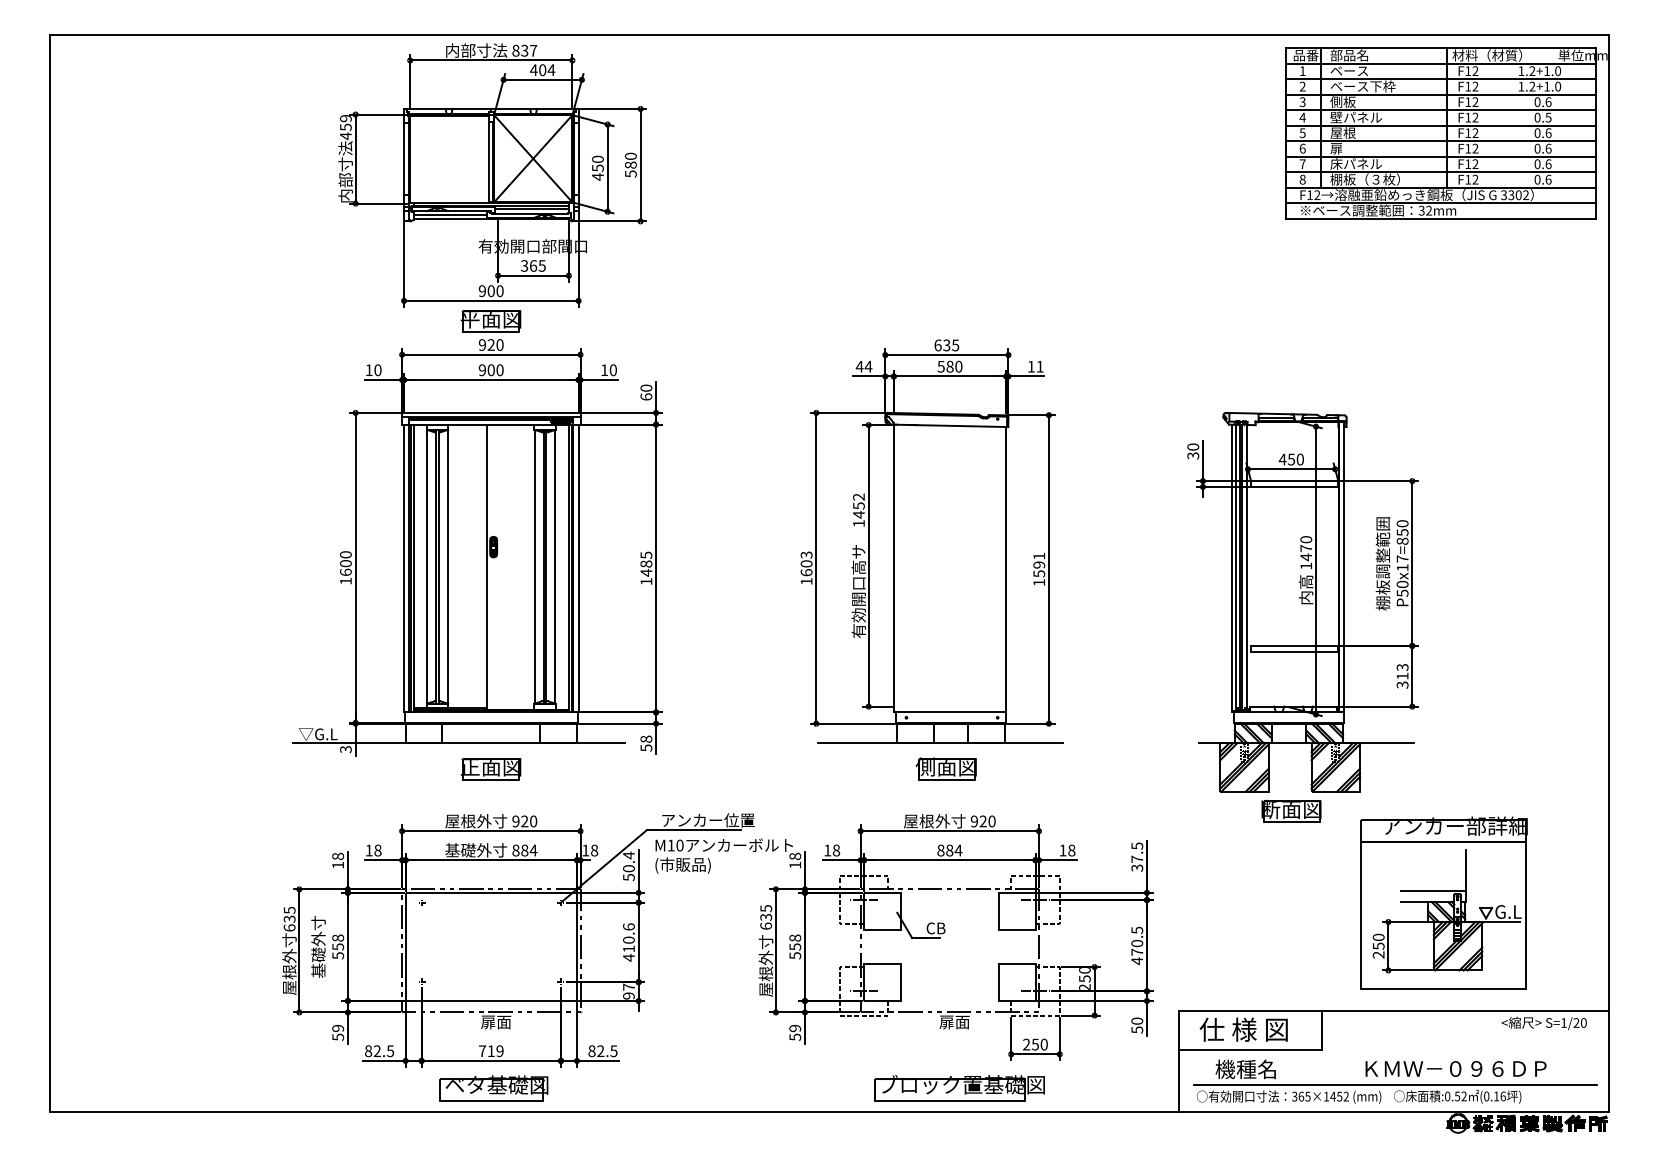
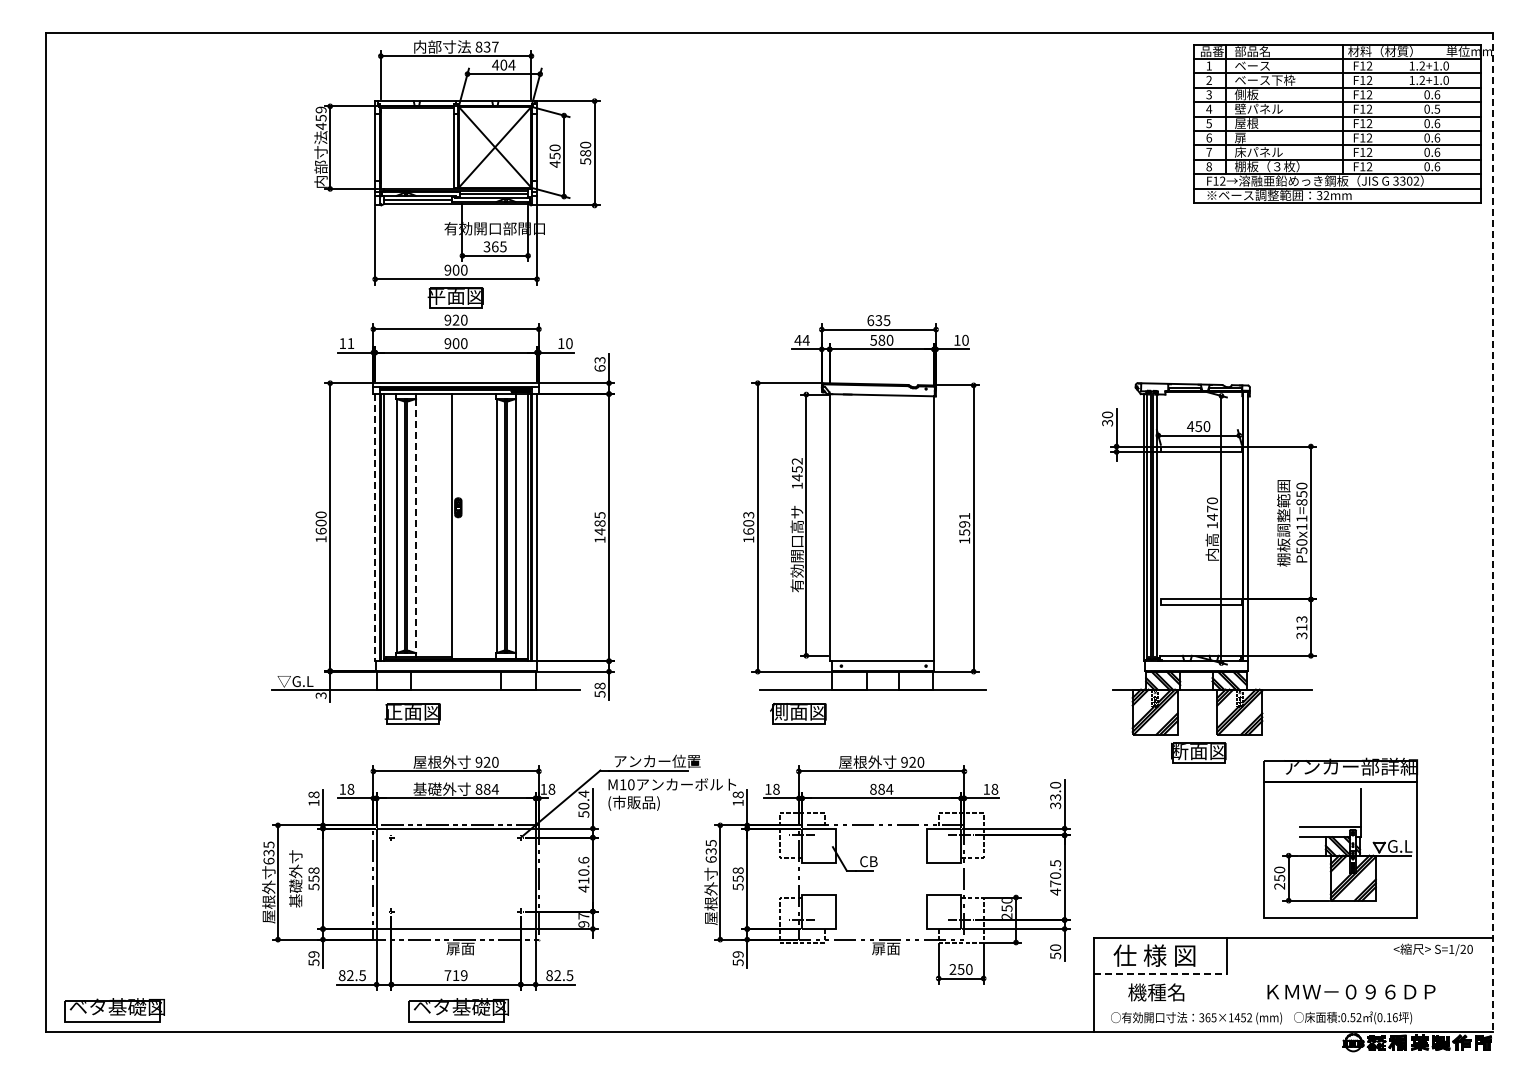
text: (1040, 365) -> (965, 339), 11 -> 10
text: (377, 370) -> (350, 343), 10 -> 11
text: (645, 388) -> (599, 360), 60 -> 63
text: (1402, 558) -> (1301, 518), P50x17=850 -> P50x11=850
line: (447, 567) -> (415, 526), solid -> dashed
line: (404, 568) -> (375, 527), solid -> dashed
line: (1609, 573) -> (1493, 532), solid -> dashed
part: (490, 768) -> (412, 713), moved
part: (946, 768) -> (798, 713), moved
text: (1137, 852) -> (1055, 791), 37.5 -> 33.0
line: (1250, 1050) -> (1160, 974), solid -> dashed
line: (1395, 1084) -> (1295, 1006), removed
part: (959, 1087) -> (890, 1009), removed
part: (123, 1088) -> (114, 1010), added

